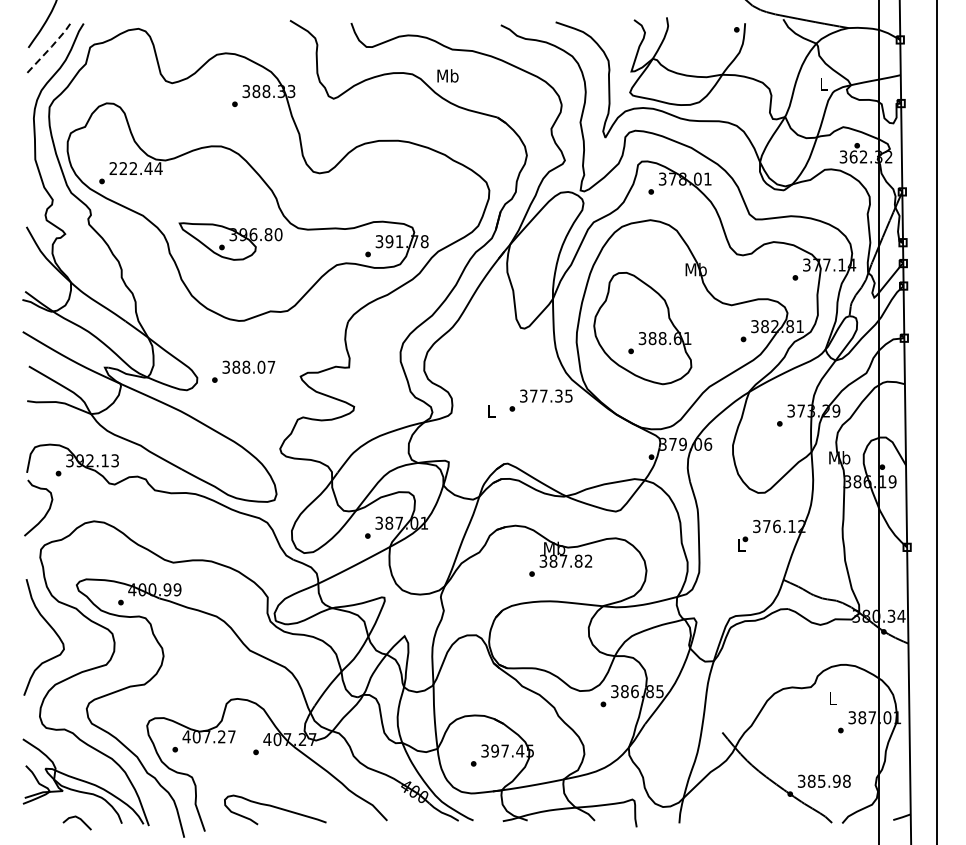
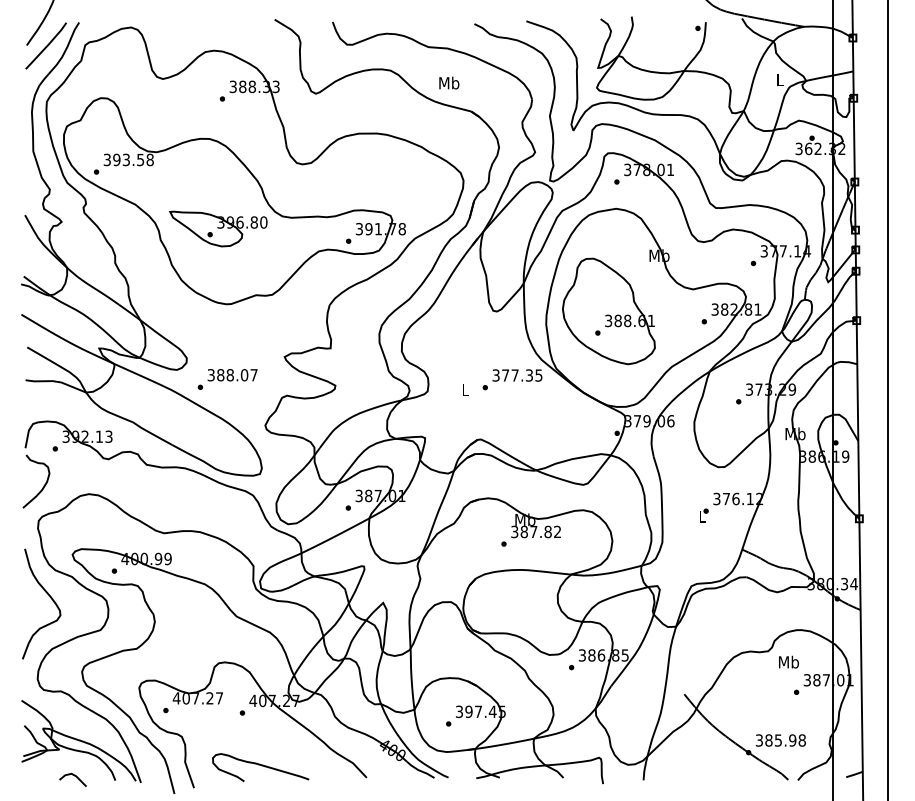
line: (50, 47) -> (47, 45), dashed -> solid
text: (448, 75) -> (449, 82), moved
text: (135, 168) -> (128, 159), 222.44 -> 393.58
text: (243, 371) -> (227, 379), moved
text: (832, 697) -> (788, 661), L -> Mb

